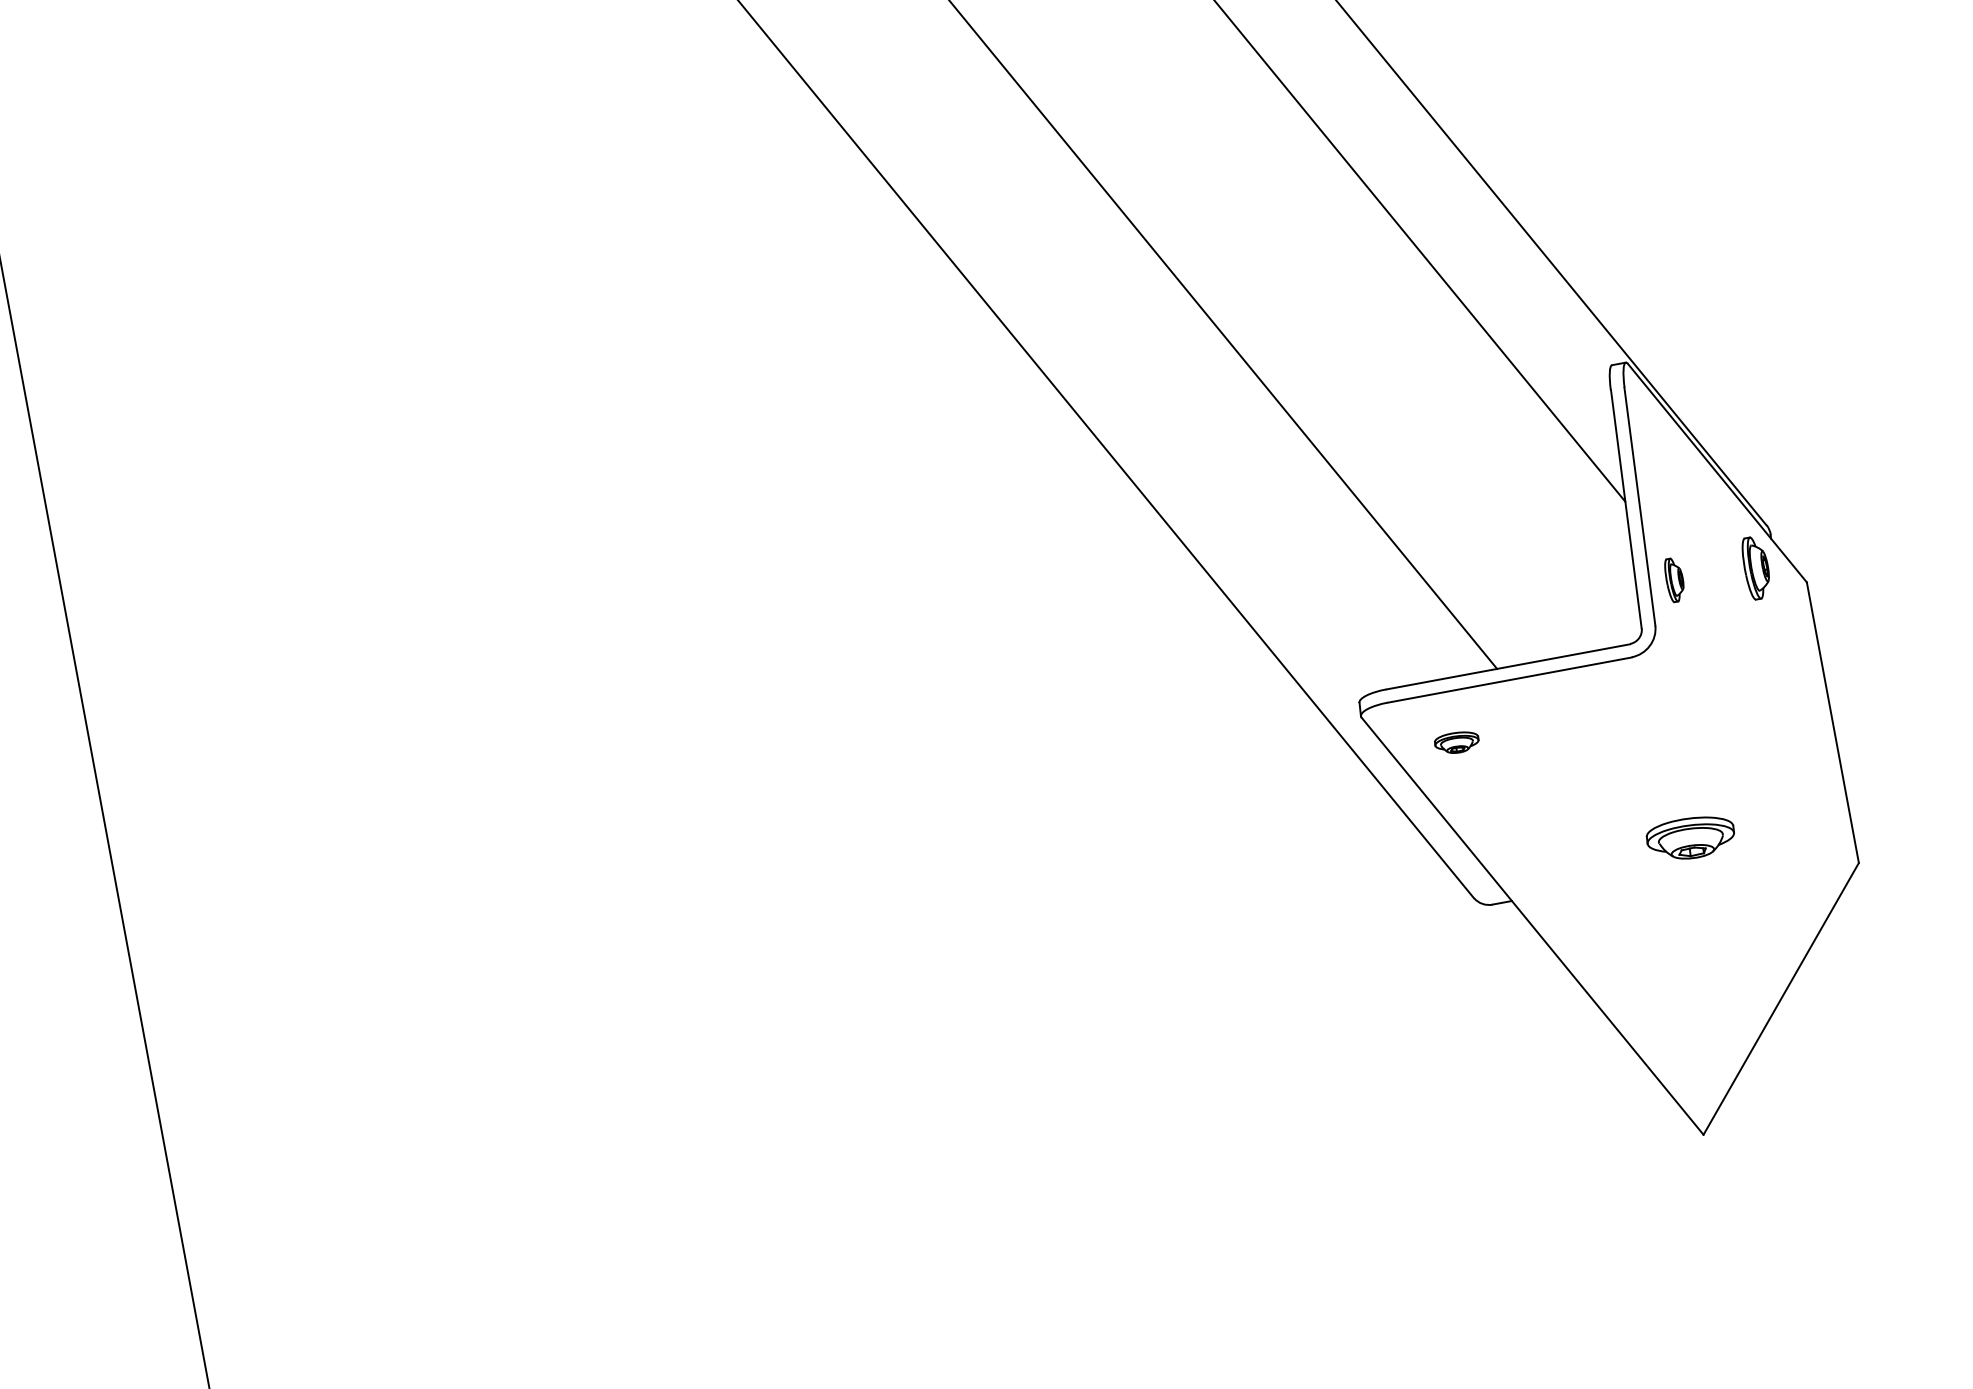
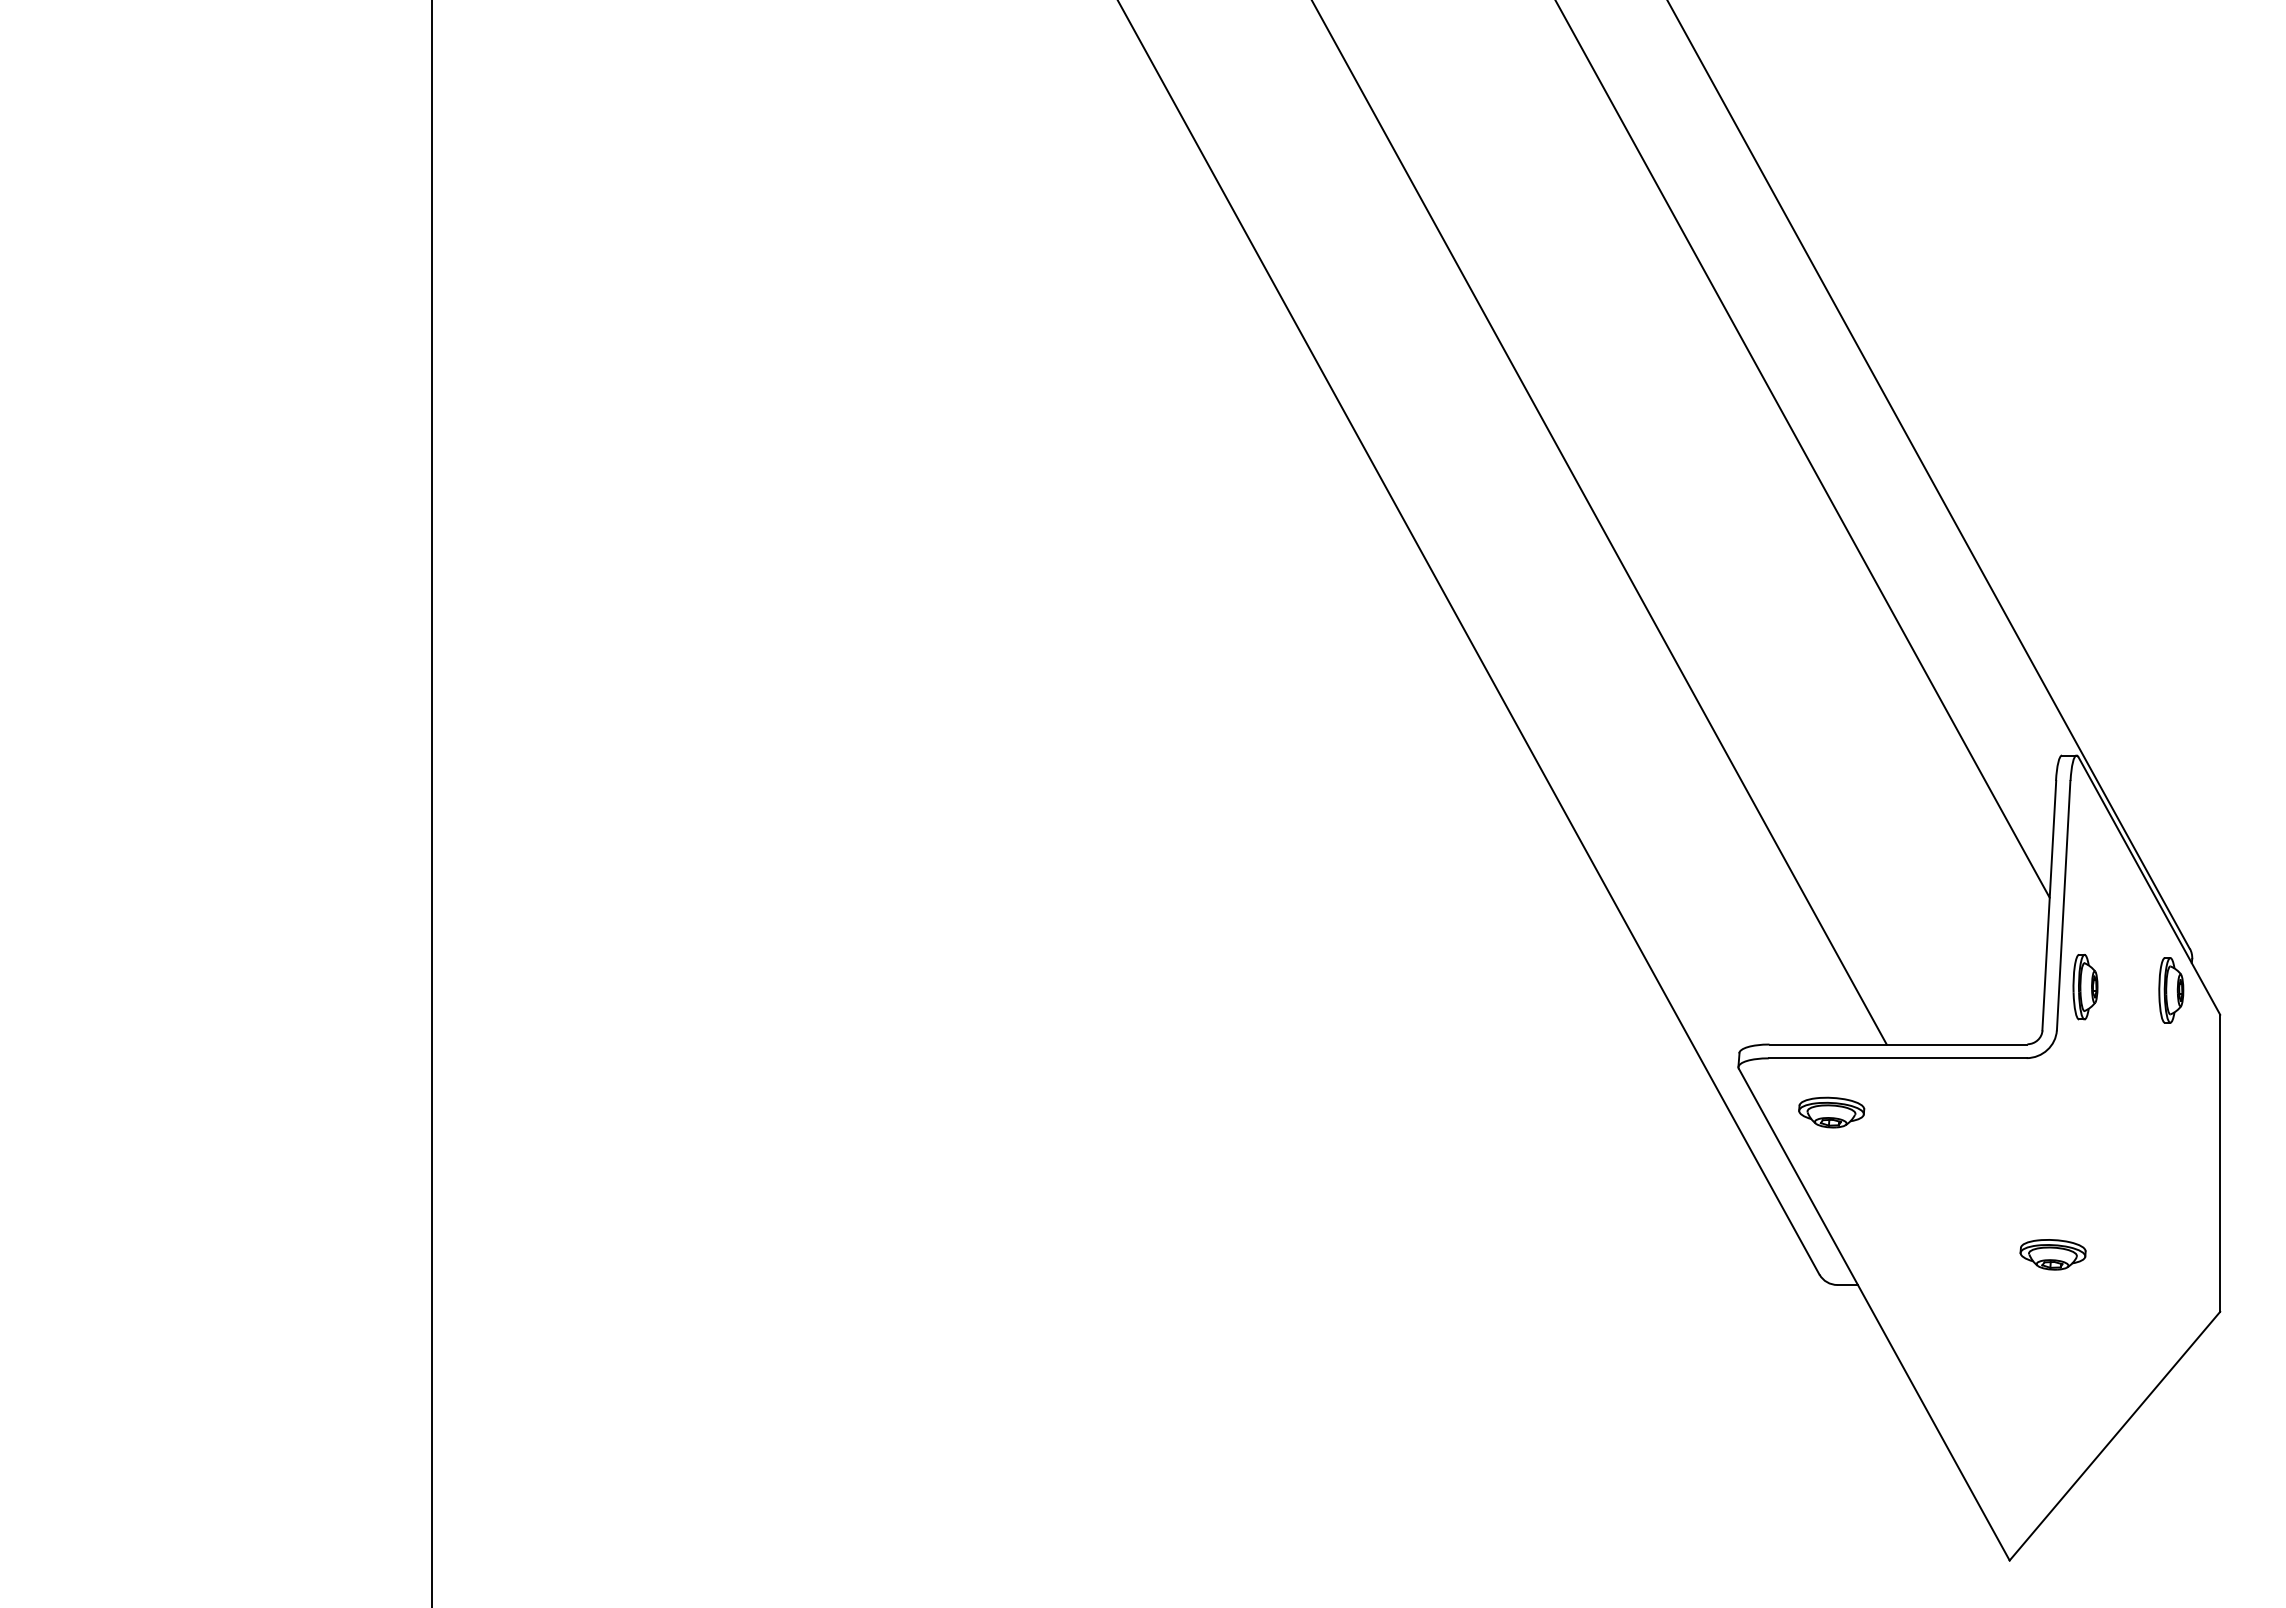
part: (1674, 580) -> (2085, 987), size x1.43
part: (1456, 742) -> (1831, 1112), size x1.43
part: (1690, 838) -> (2052, 1254), size x0.71

